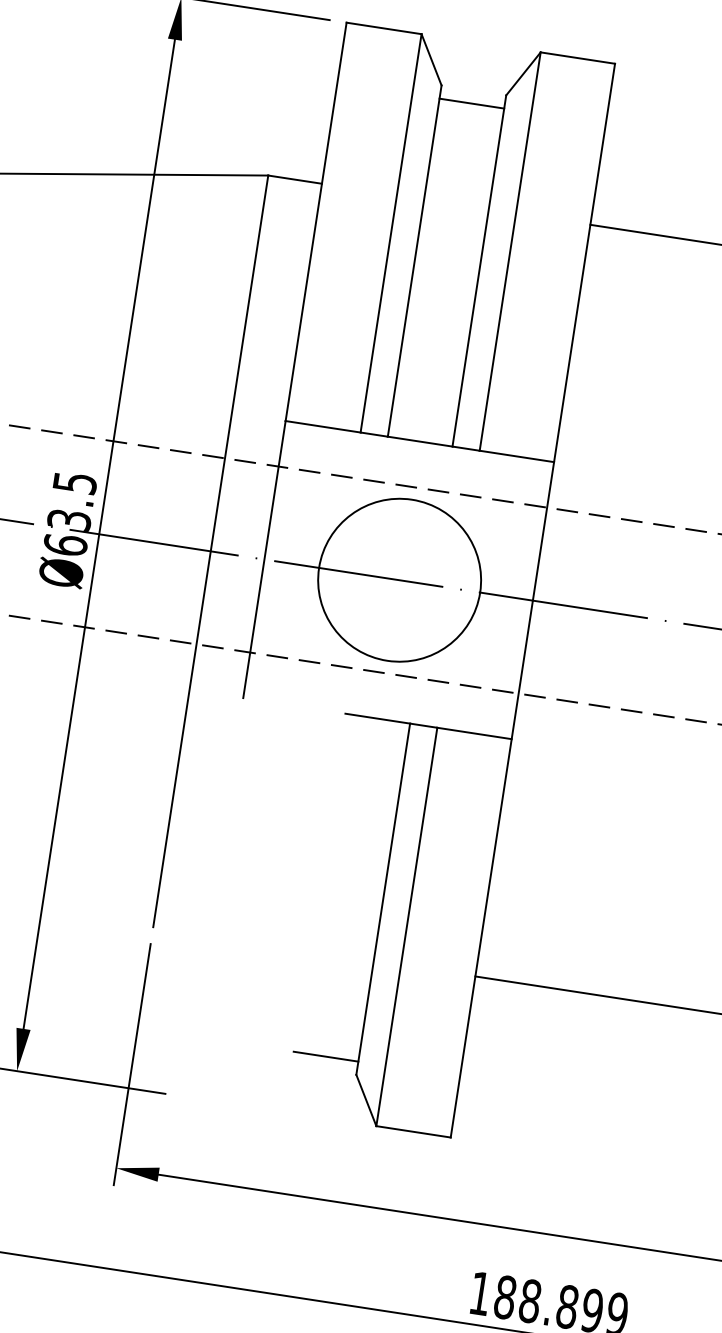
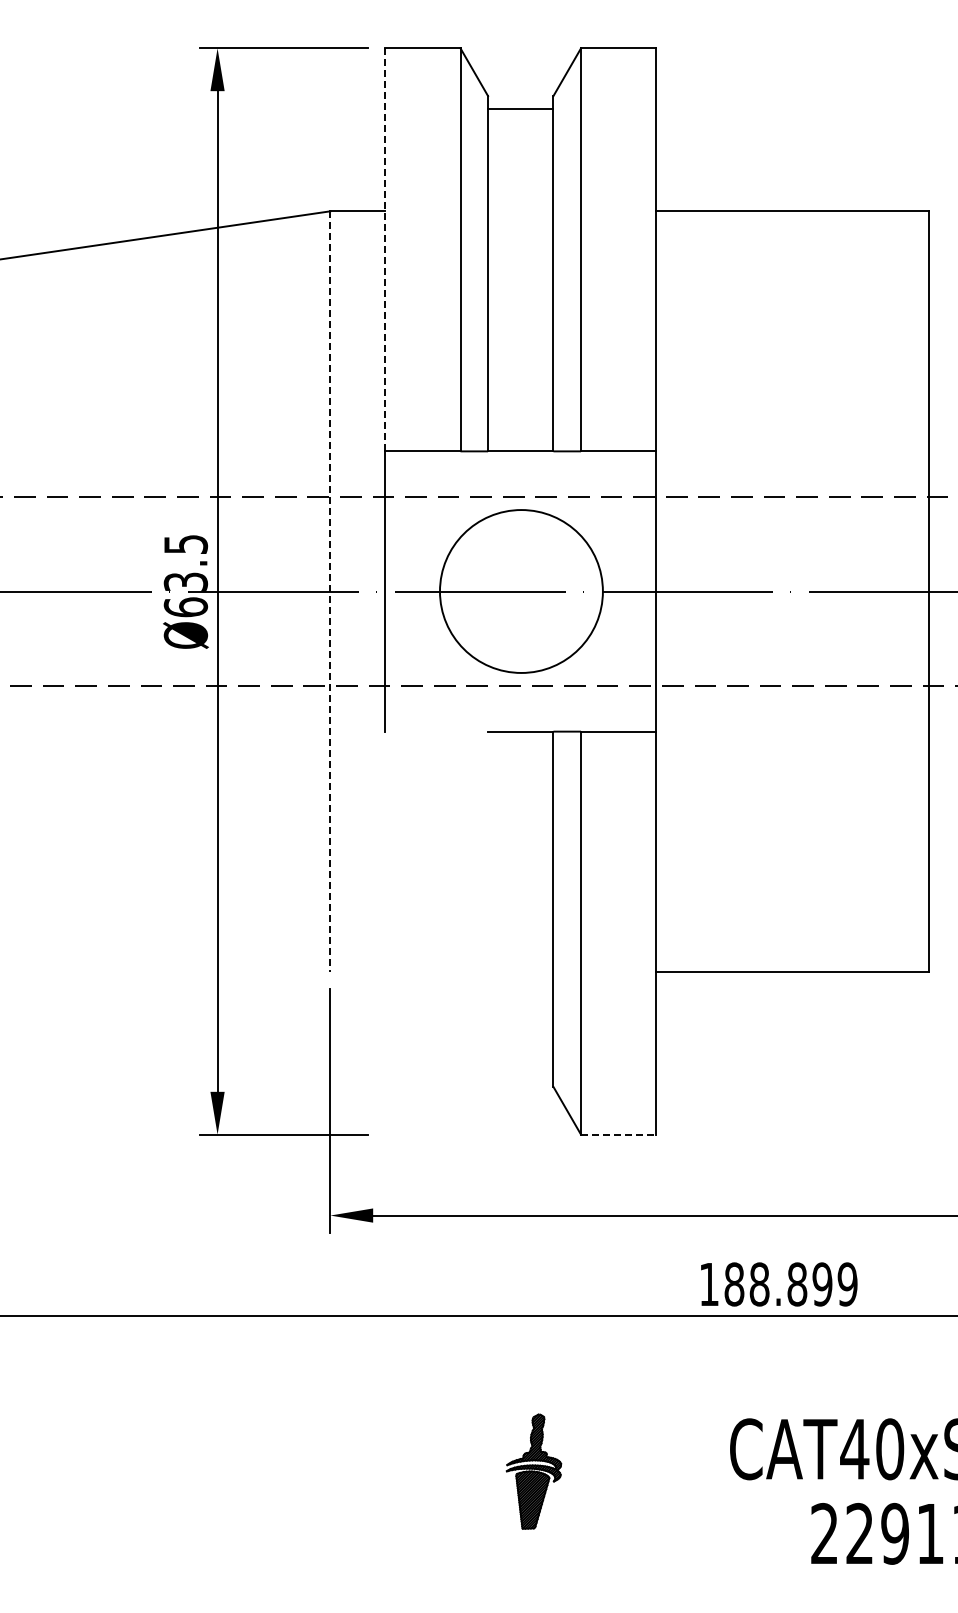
line: (315, 222) -> (384, 250), solid -> dashed
line: (210, 552) -> (330, 592), solid -> dashed
line: (325, 1056) -> (520, 1073), removed
line: (413, 1131) -> (618, 1134), solid -> dashed

